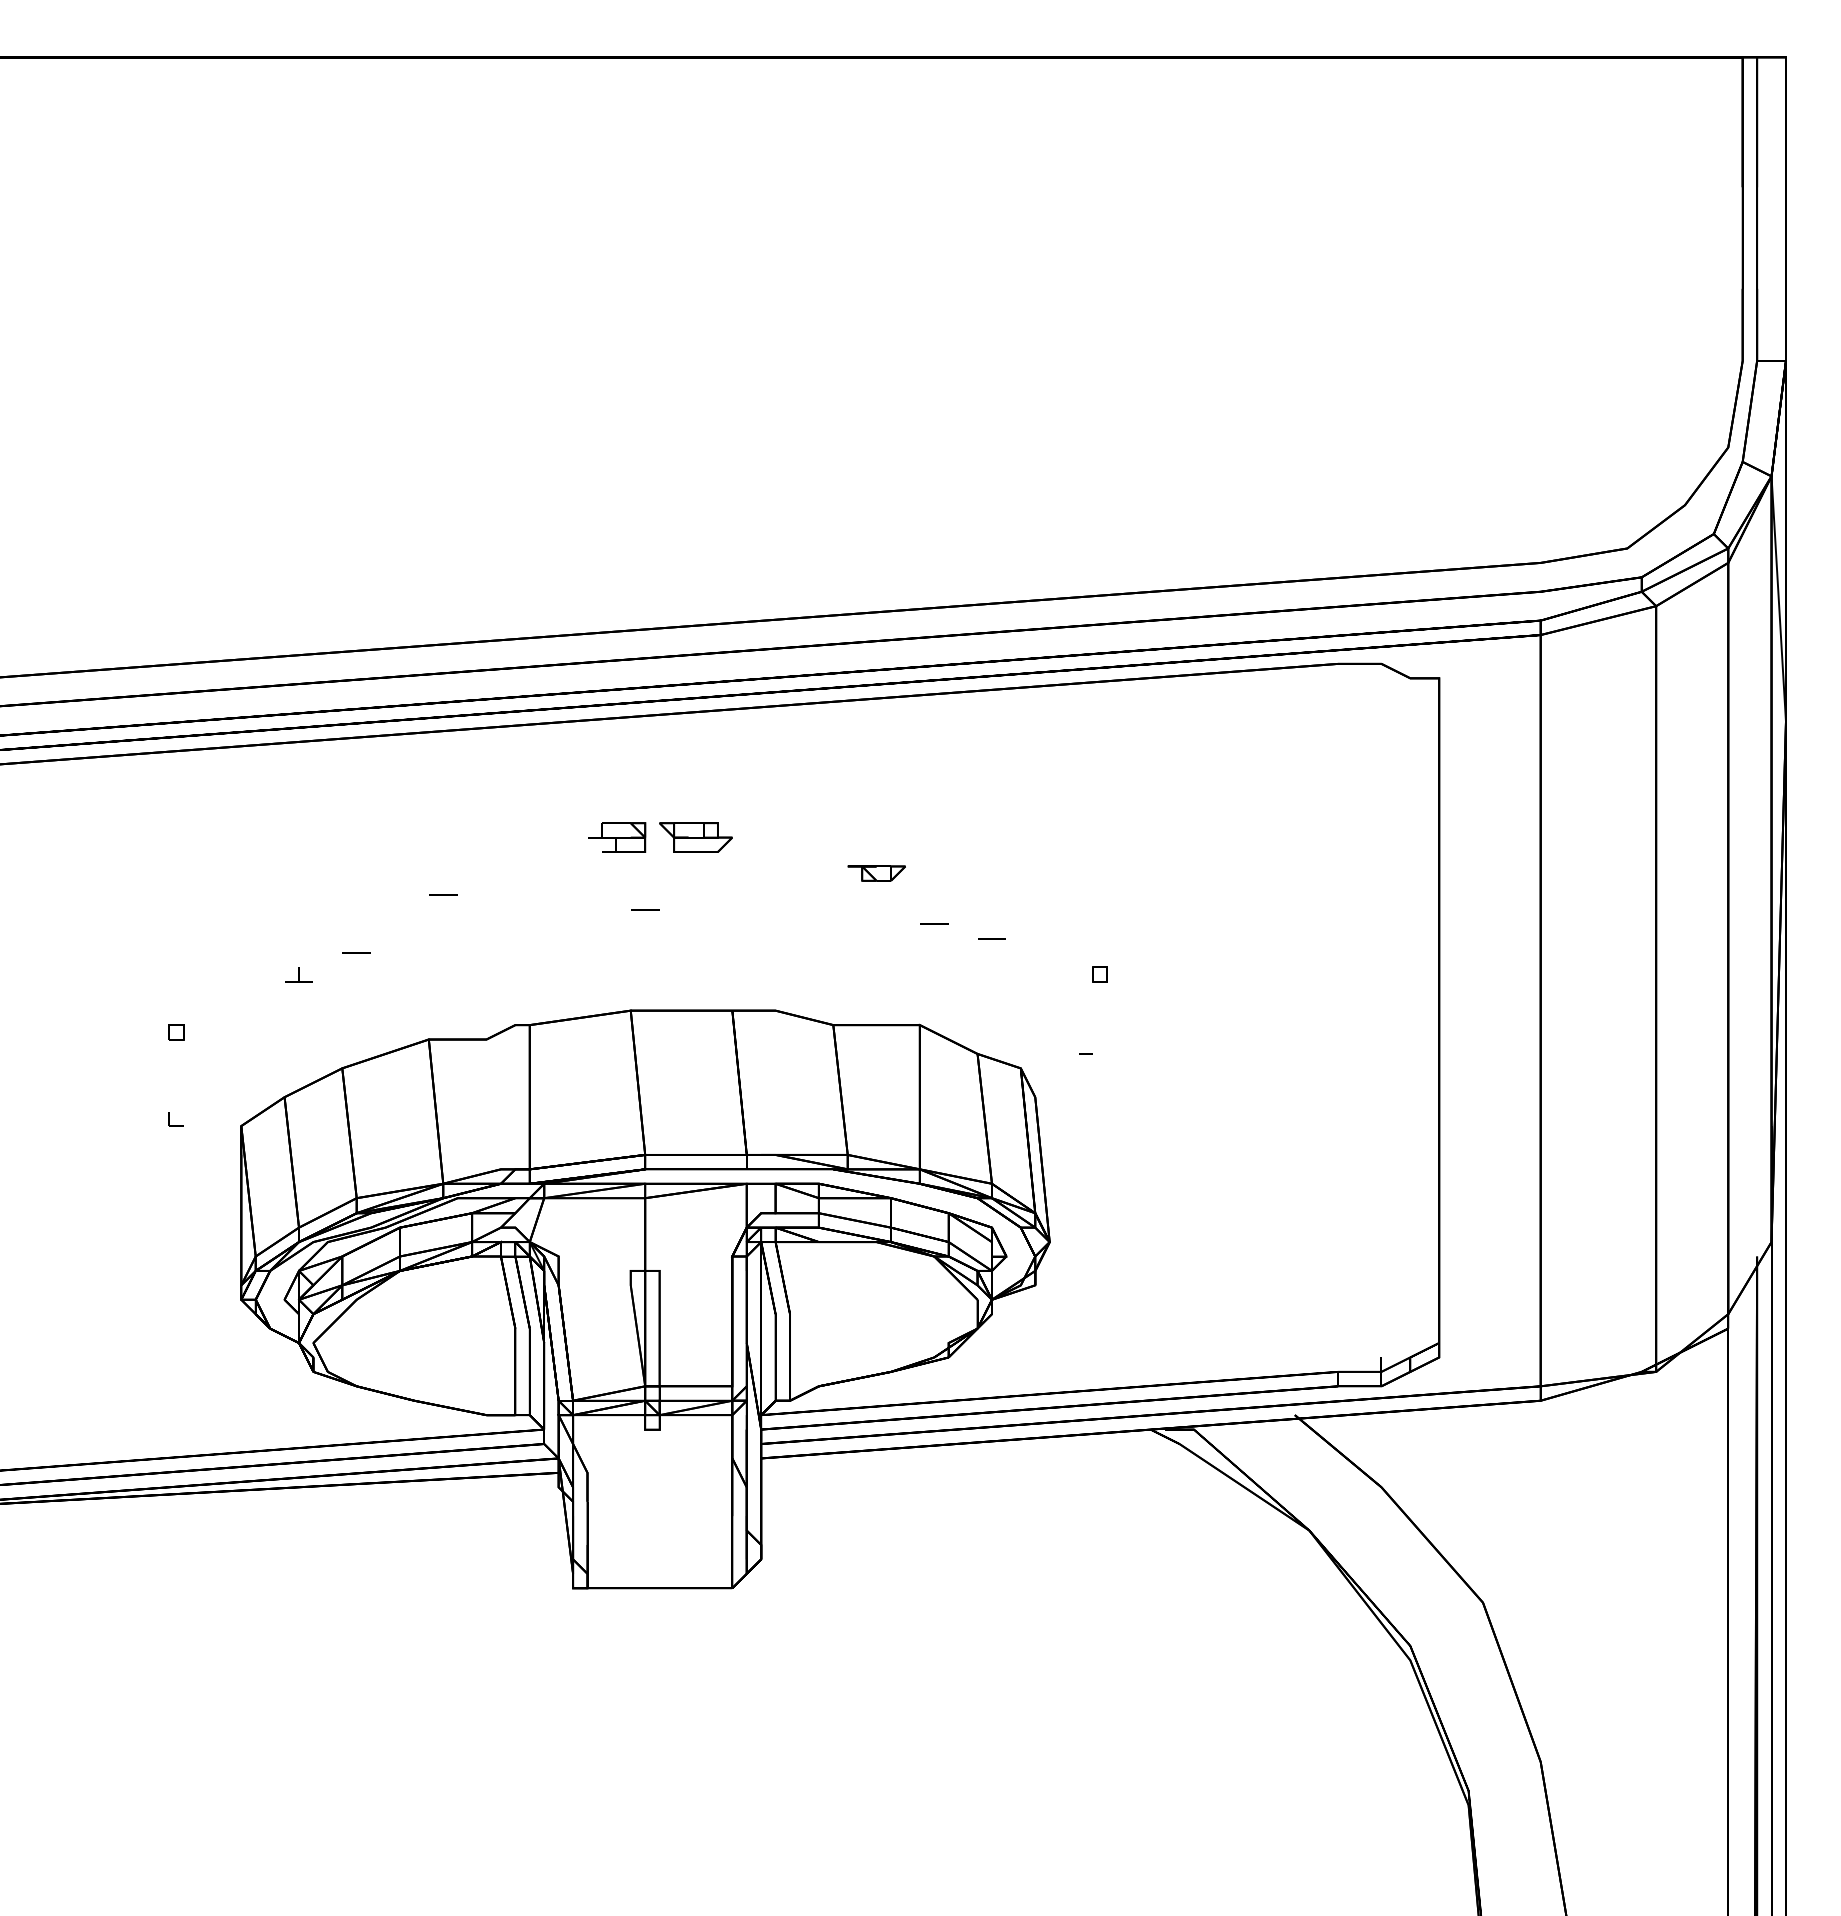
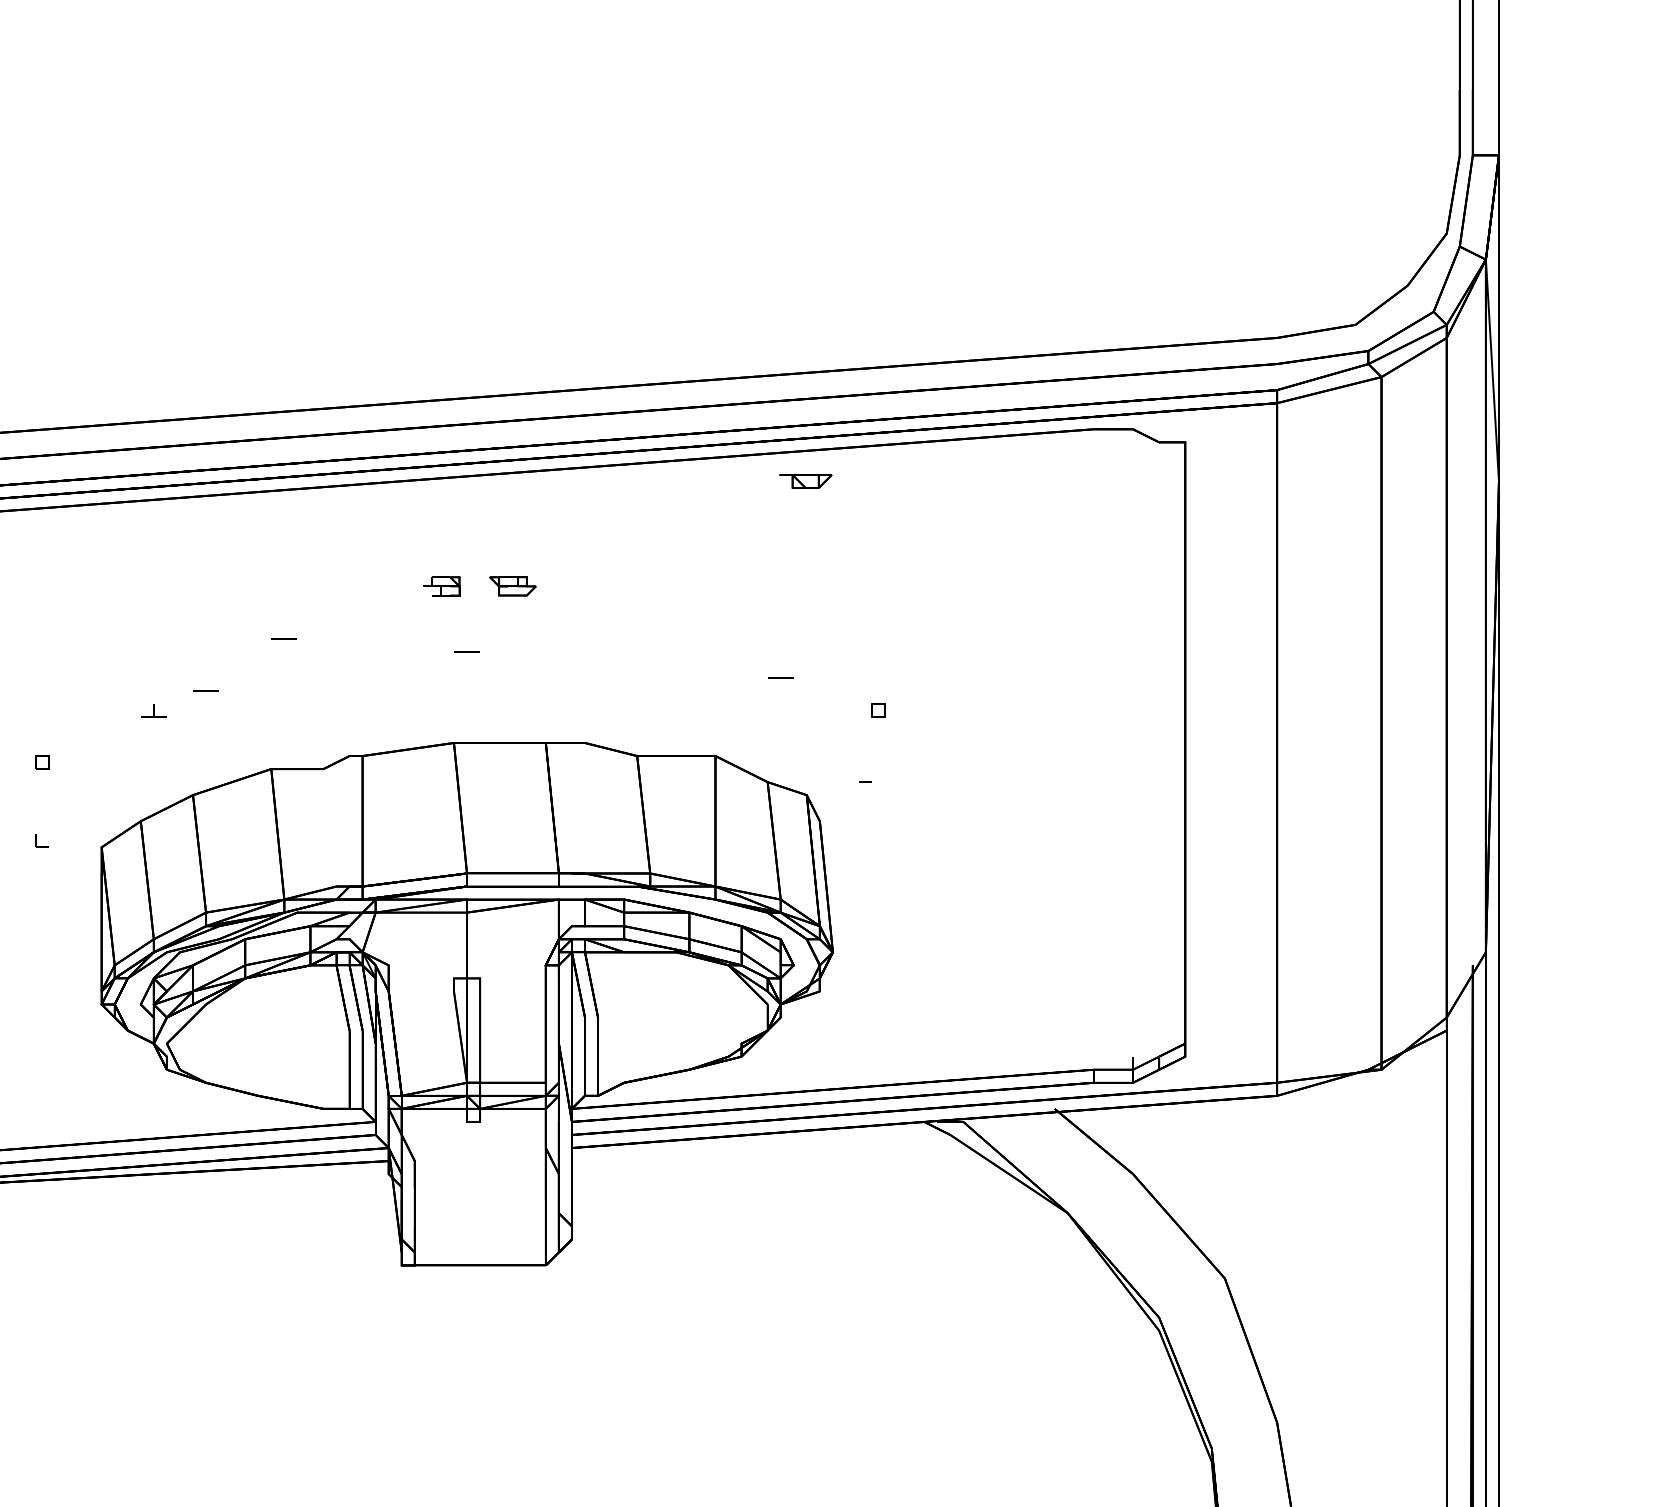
part: (617, 837) -> (441, 586), size x0.7
part: (695, 837) -> (512, 586), size x0.7
part: (876, 873) -> (805, 481), moved
line: (934, 923) -> (728, 664), removed

